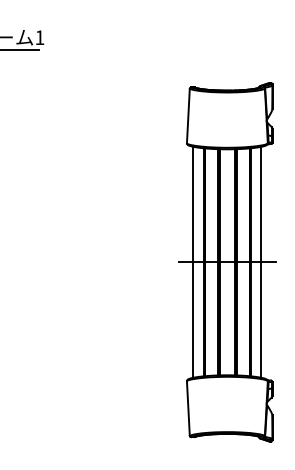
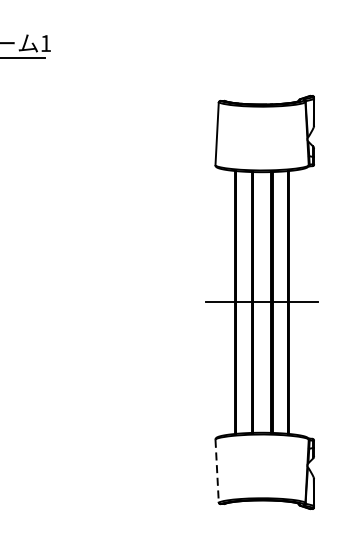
line: (193, 261) -> (223, 301), removed
line: (261, 261) -> (301, 301), removed
line: (188, 408) -> (217, 471), solid -> dashed

